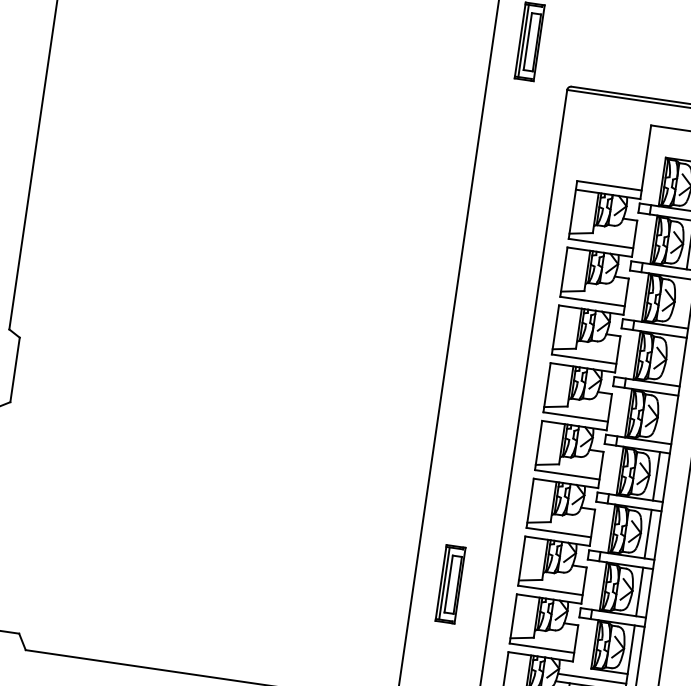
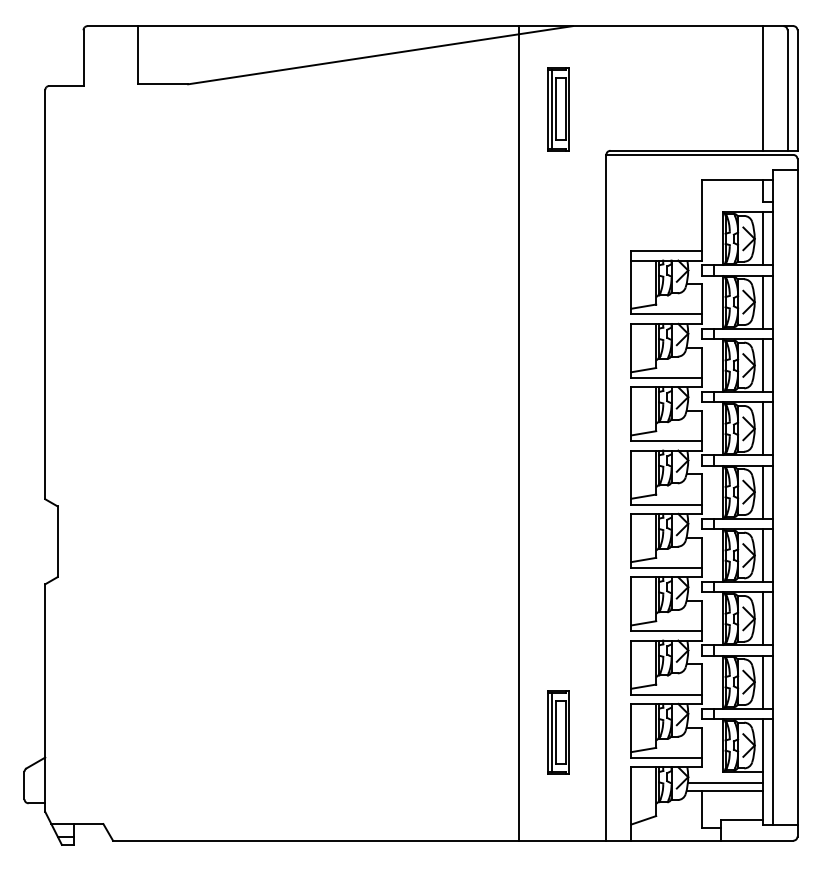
line: (681, 302) -> (762, 365), added
line: (673, 360) -> (762, 428), added
line: (664, 417) -> (762, 491), added
part: (450, 584) -> (558, 732), moved

